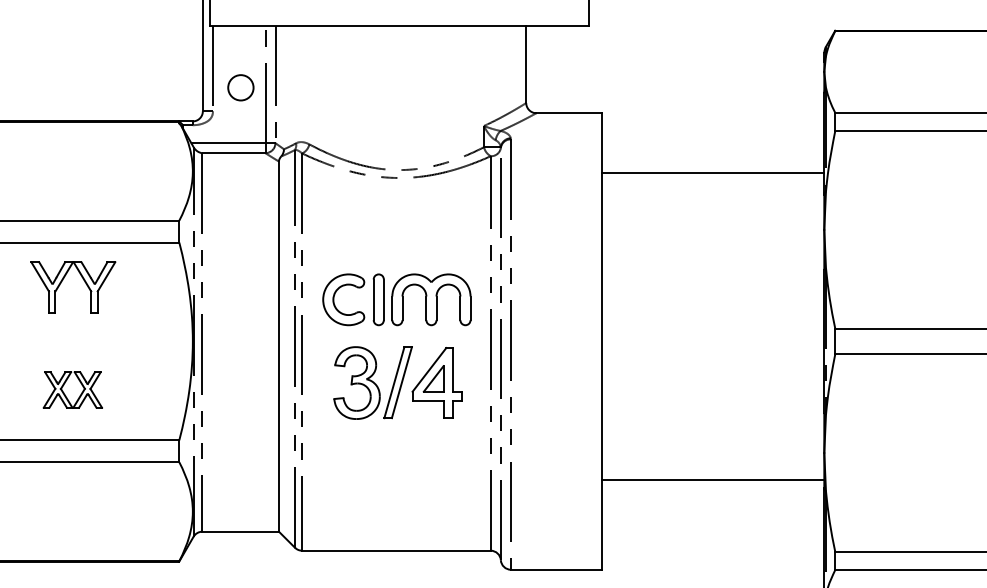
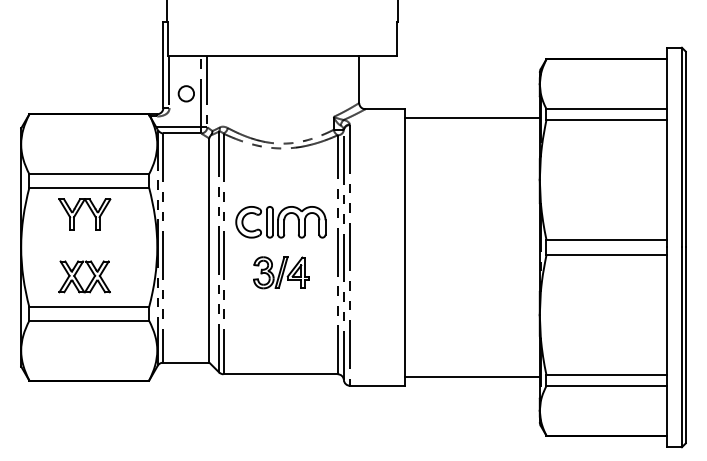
line: (713, 173) -> (472, 118), moved
part: (397, 382) -> (281, 272), size x0.71
part: (72, 389) -> (84, 276), size x1.43
line: (713, 480) -> (472, 376), moved

